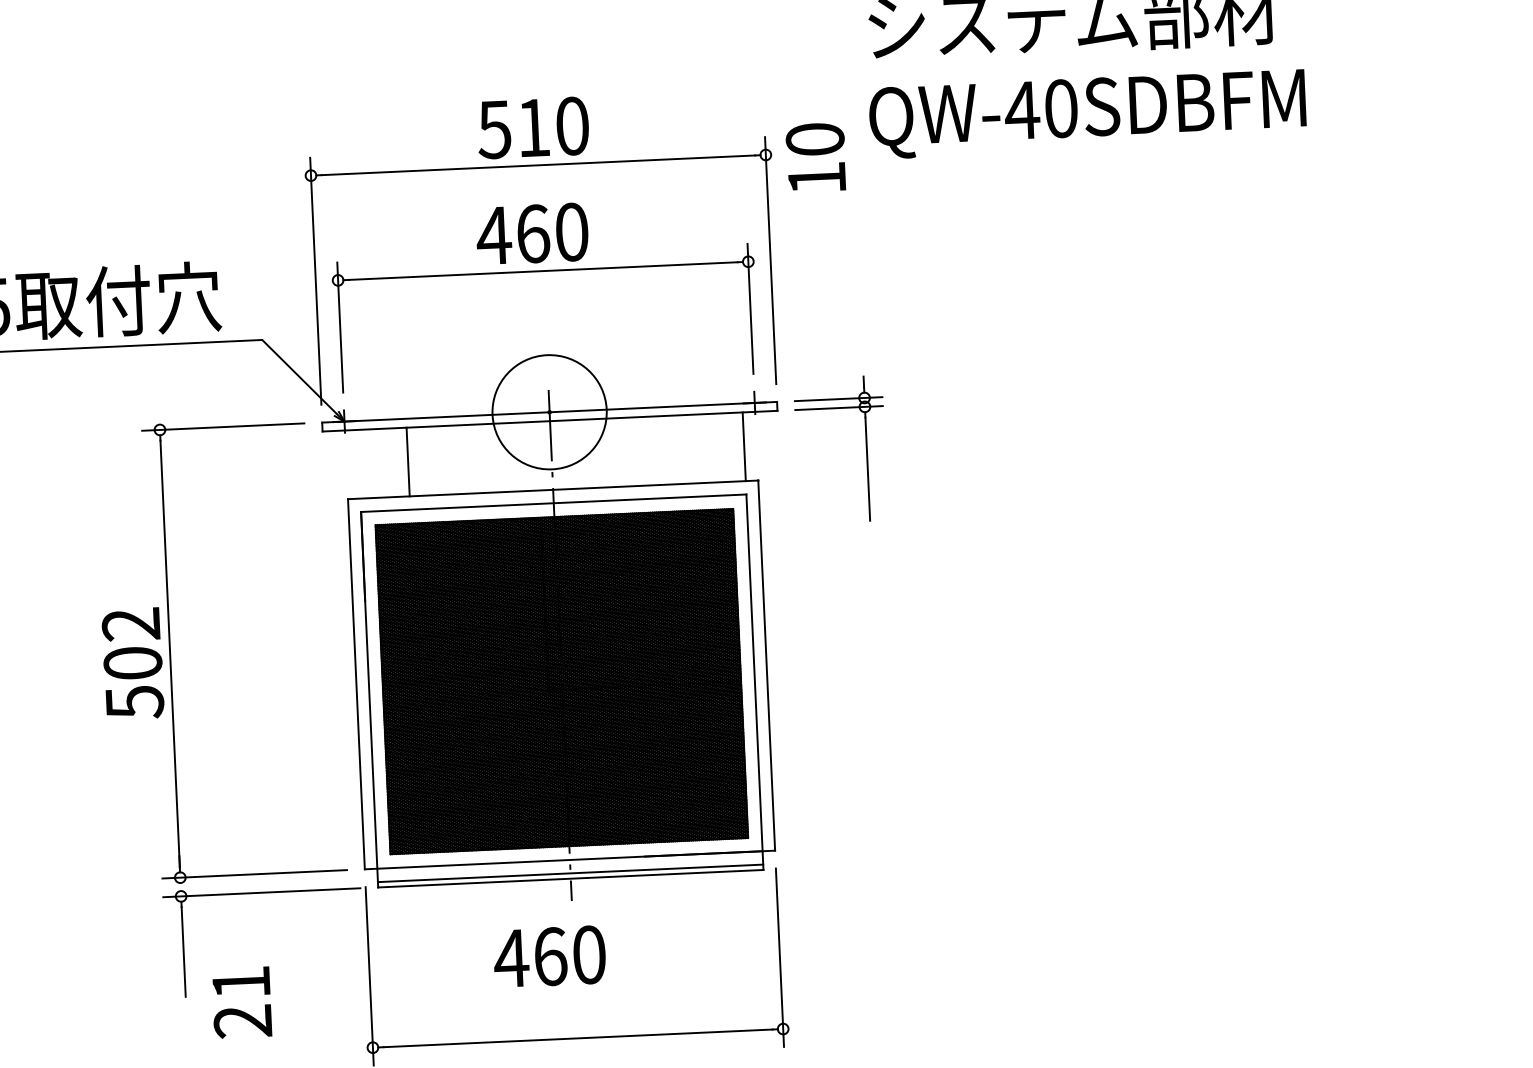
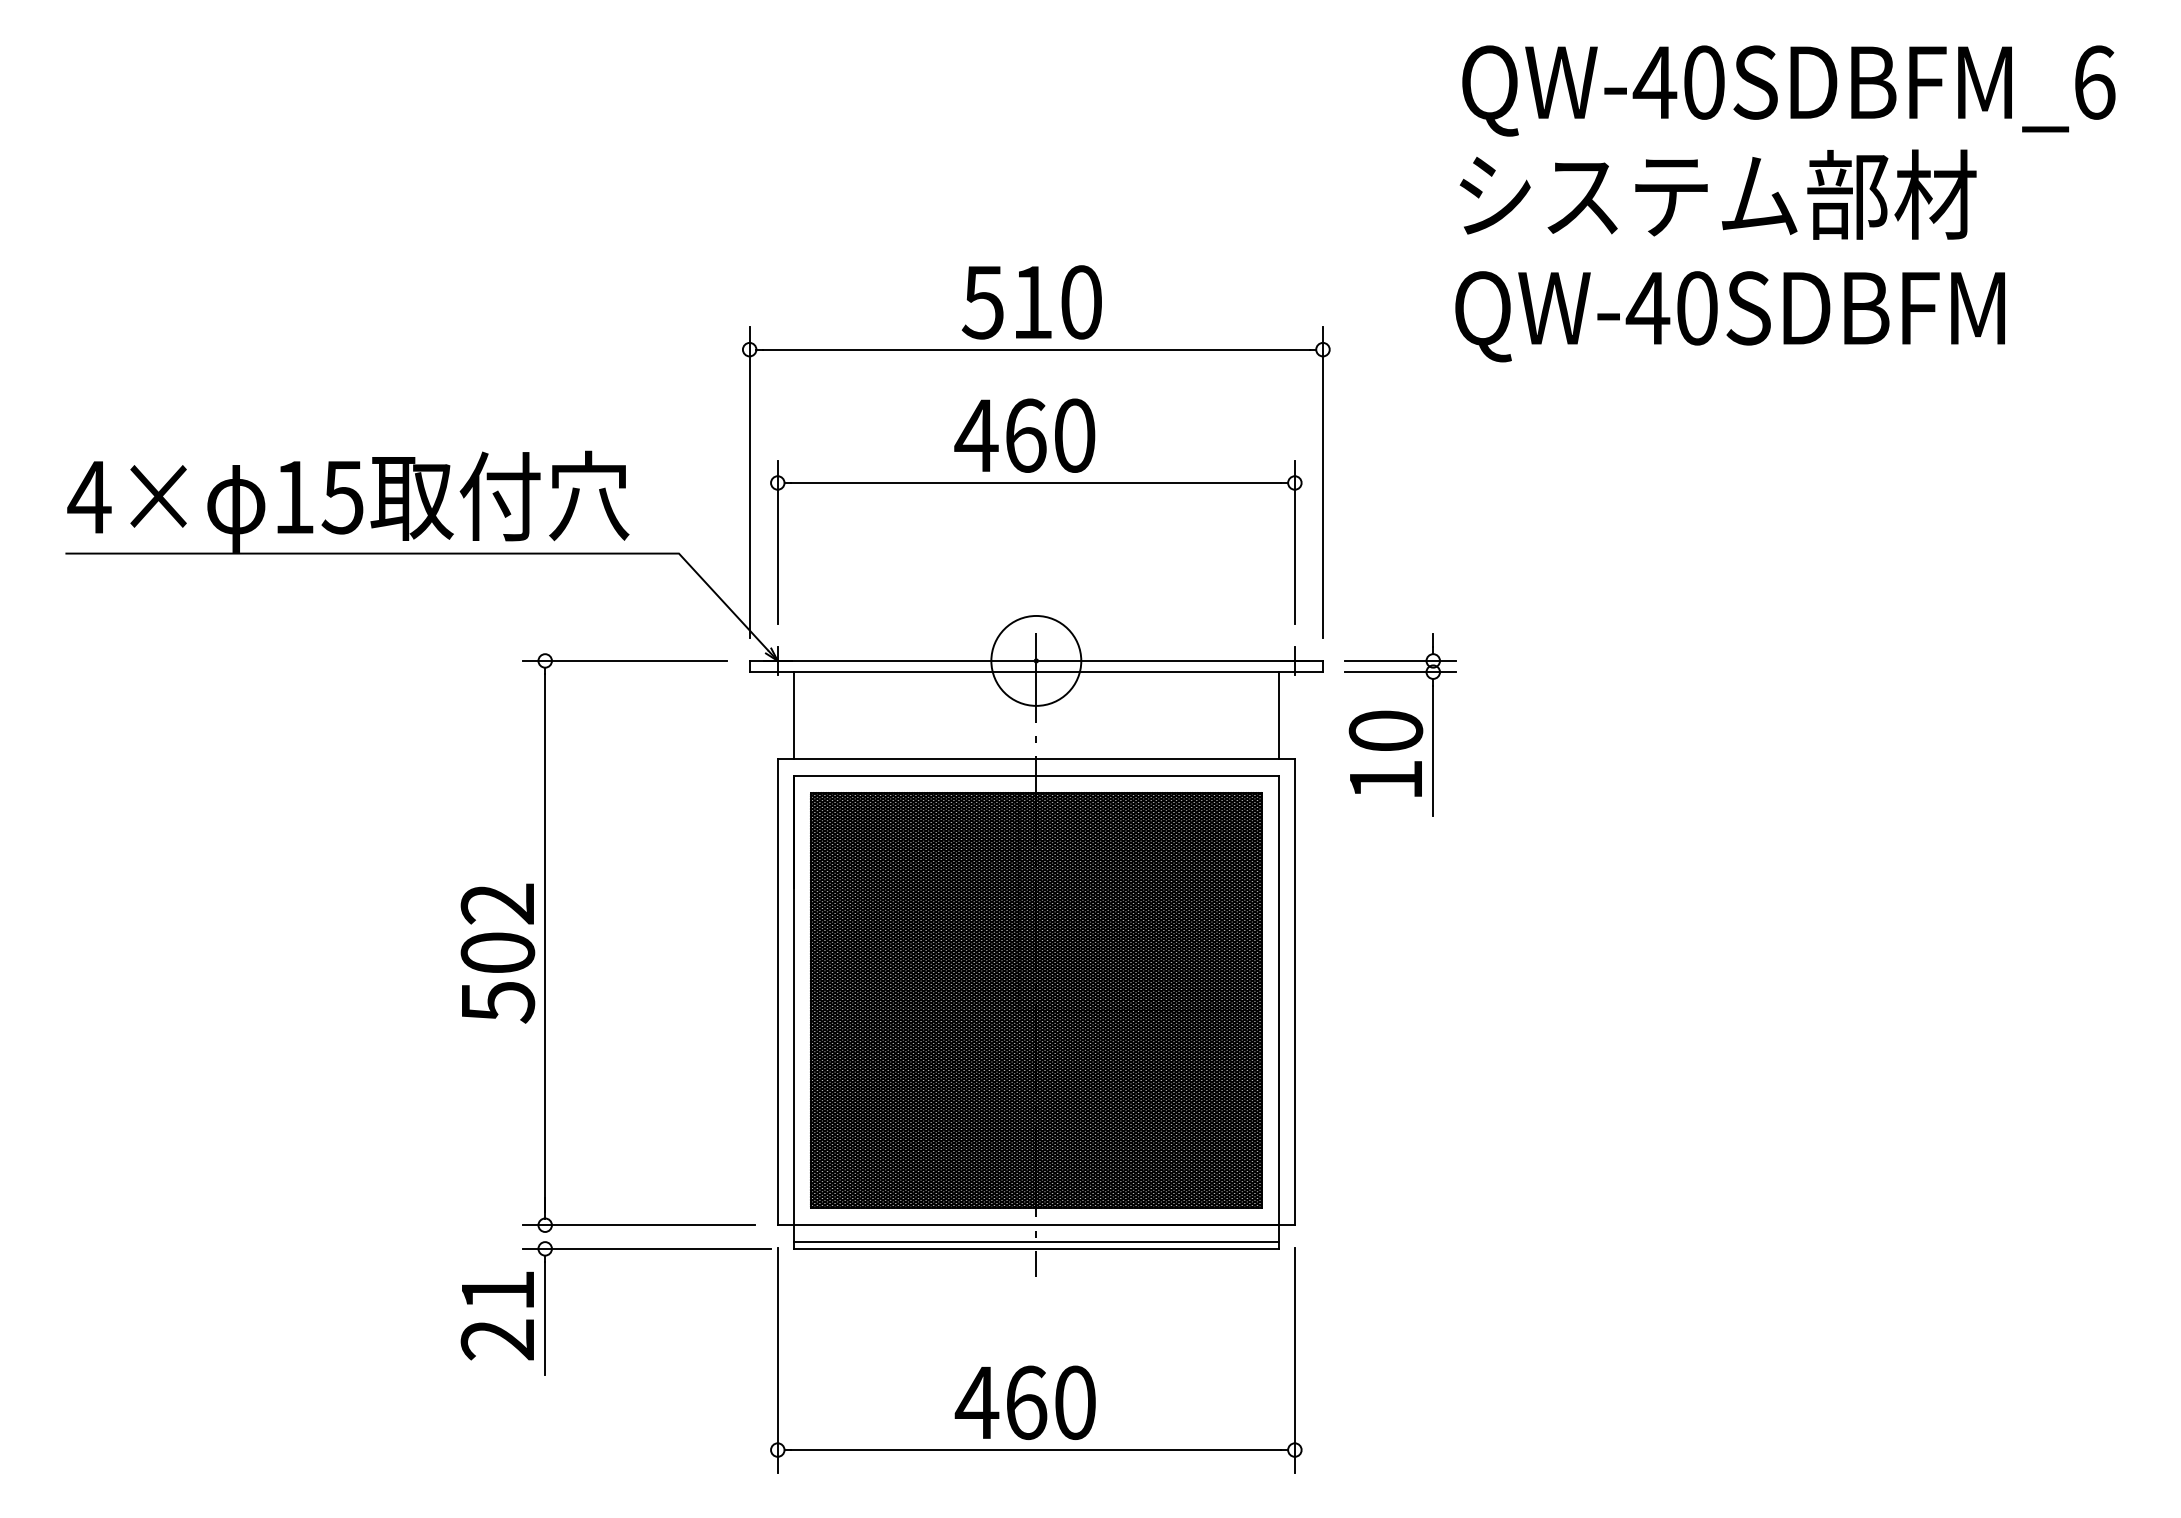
text: (815, 157) -> (1385, 753), moved
circle: (549, 411) -> (1036, 660), size x0.62
line: (408, 462) -> (793, 715), moved
text: (549, 956) -> (1024, 1402), moved
text: (241, 1002) -> (496, 1315), moved

